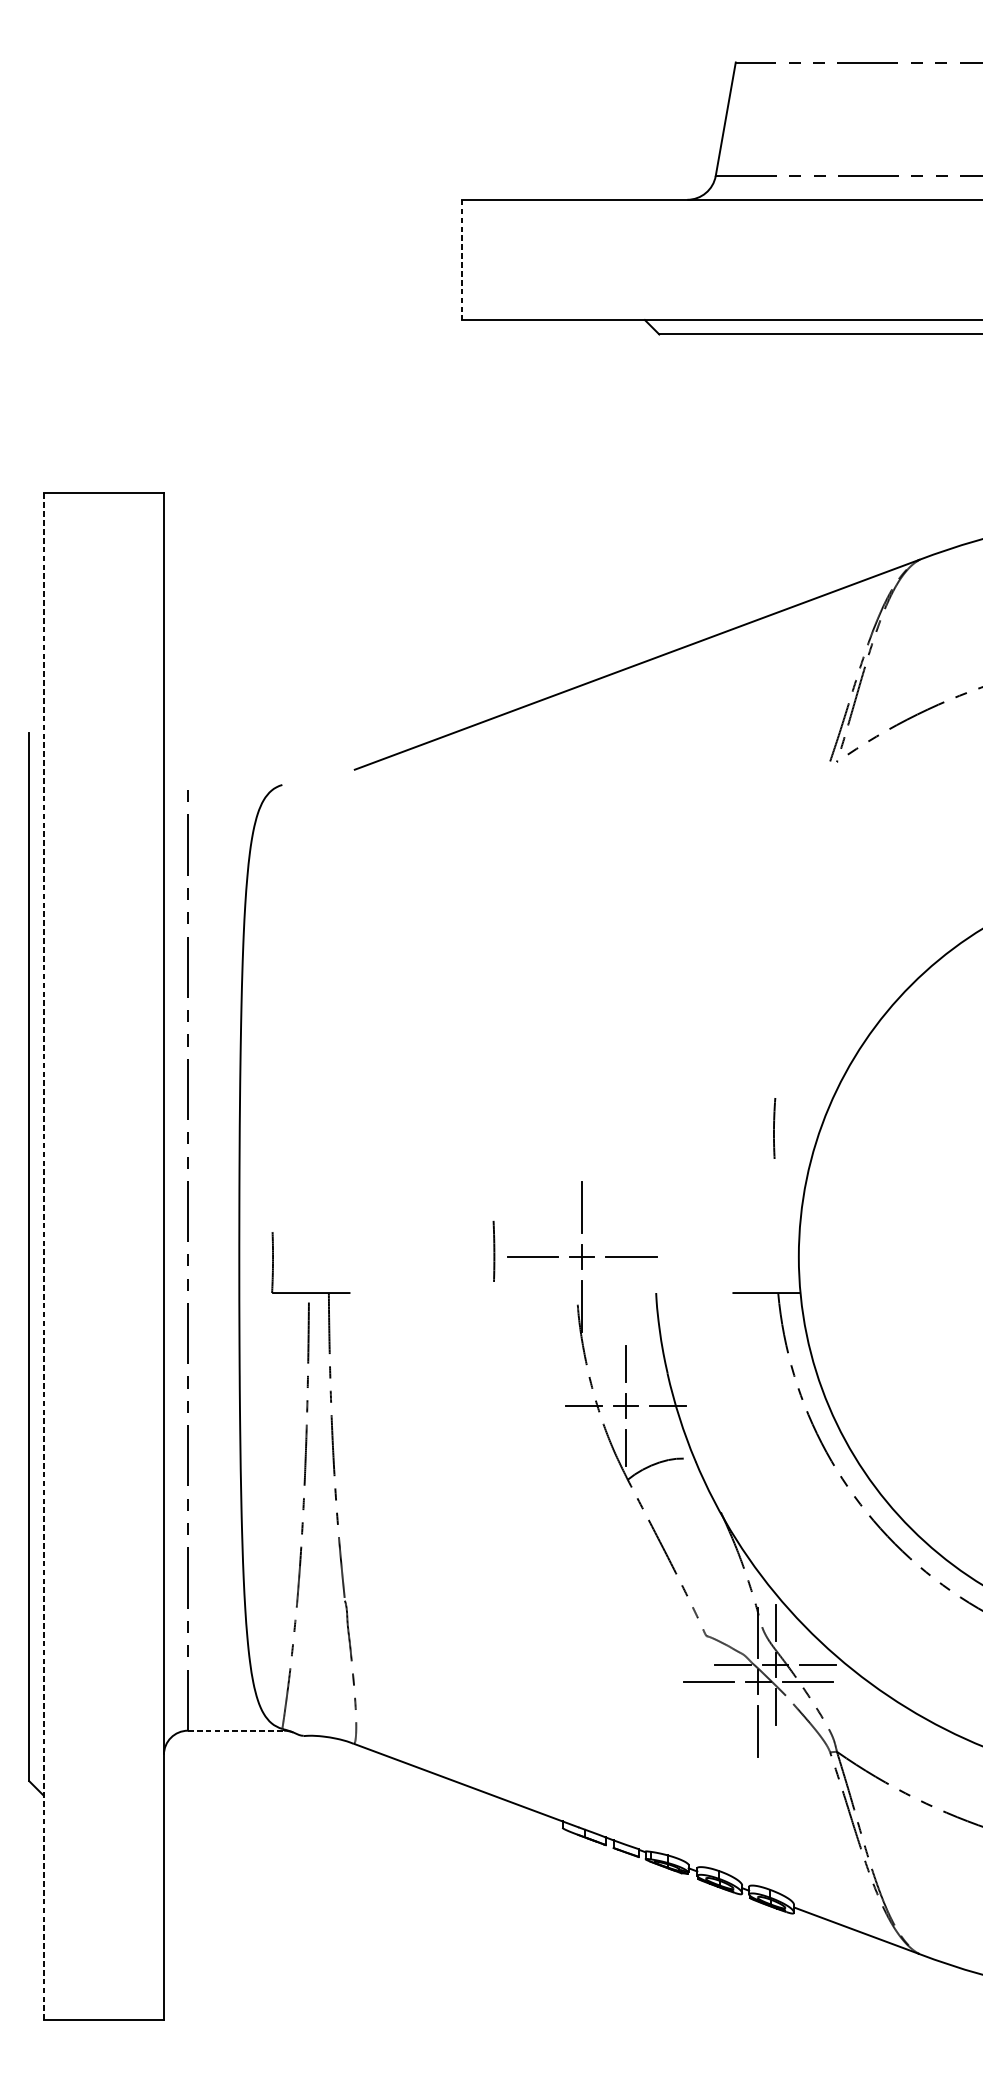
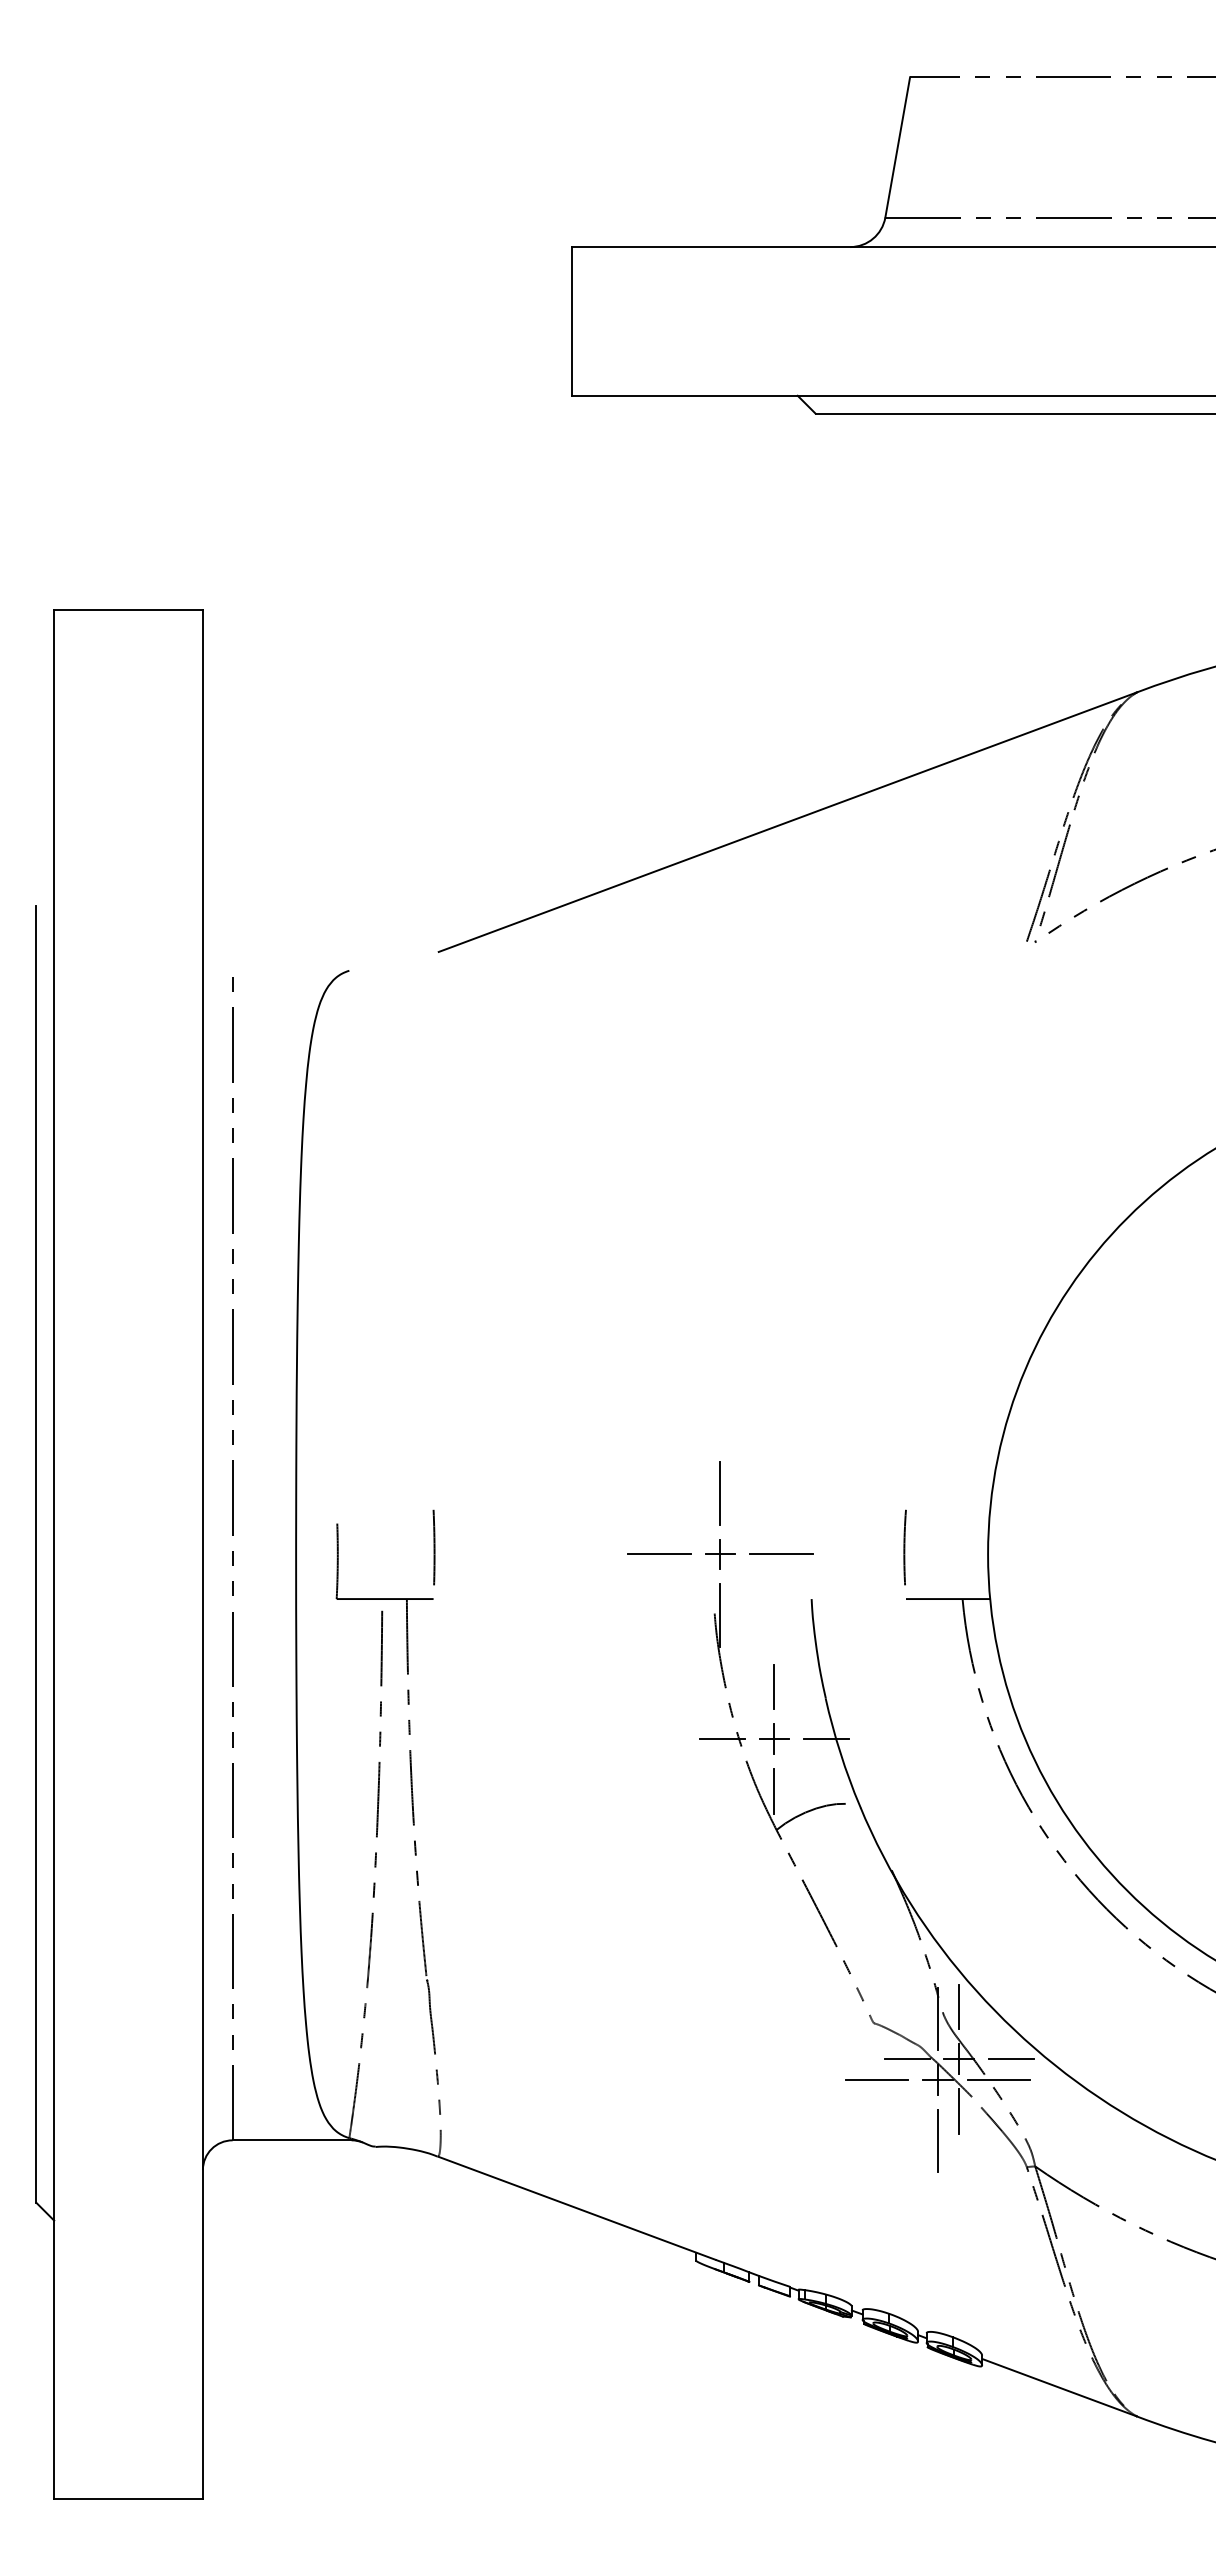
line: (461, 259) -> (571, 321), dashed -> solid
line: (774, 1128) -> (904, 1547), moved
line: (493, 1251) -> (433, 1547), moved
line: (43, 1256) -> (54, 1554), dashed -> solid
line: (236, 1730) -> (292, 2140), dashed -> solid

